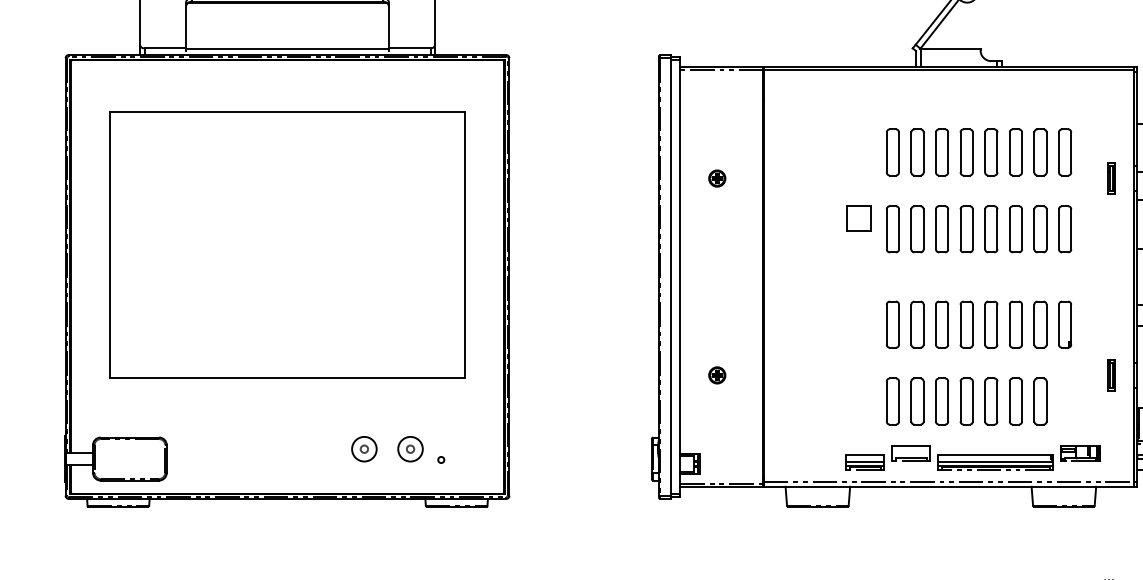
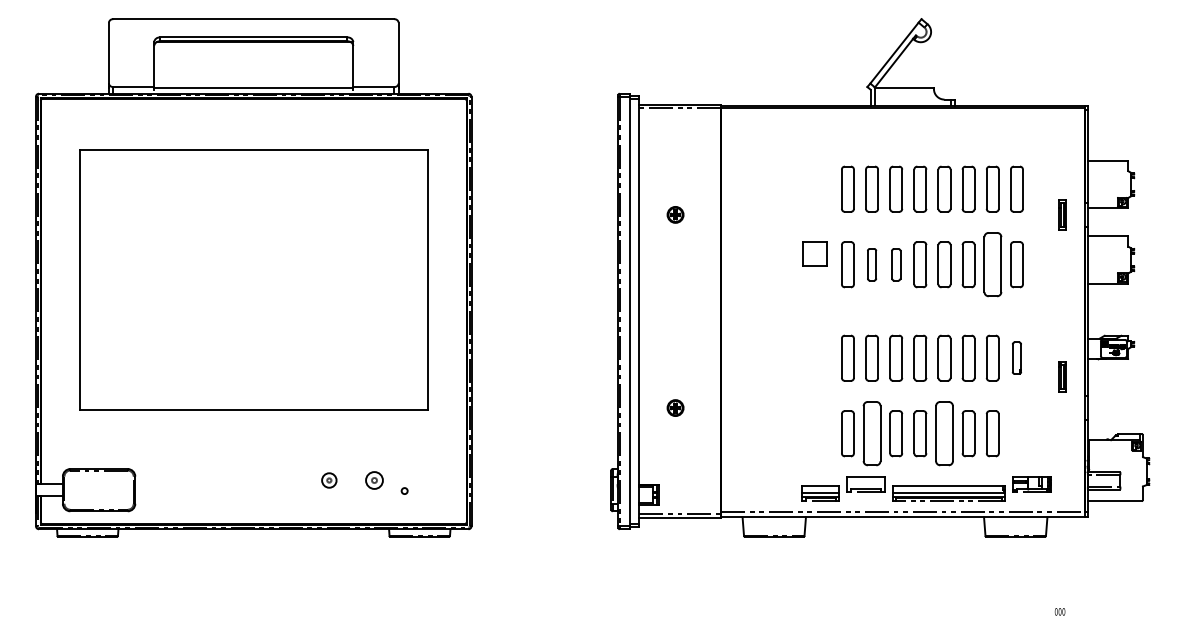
part: (916, 229) -> (871, 264), size x0.7
part: (942, 229) -> (896, 264), size x0.7
part: (1040, 229) -> (992, 264), size x1.4
part: (1064, 323) -> (1016, 357), size x0.7
part: (1111, 374) -> (1062, 376), moved
part: (916, 401) -> (871, 433), size x1.4
part: (991, 401) -> (944, 433), size x1.4
part: (364, 449) -> (329, 480), size x0.6
part: (410, 449) -> (374, 480), size x0.7

